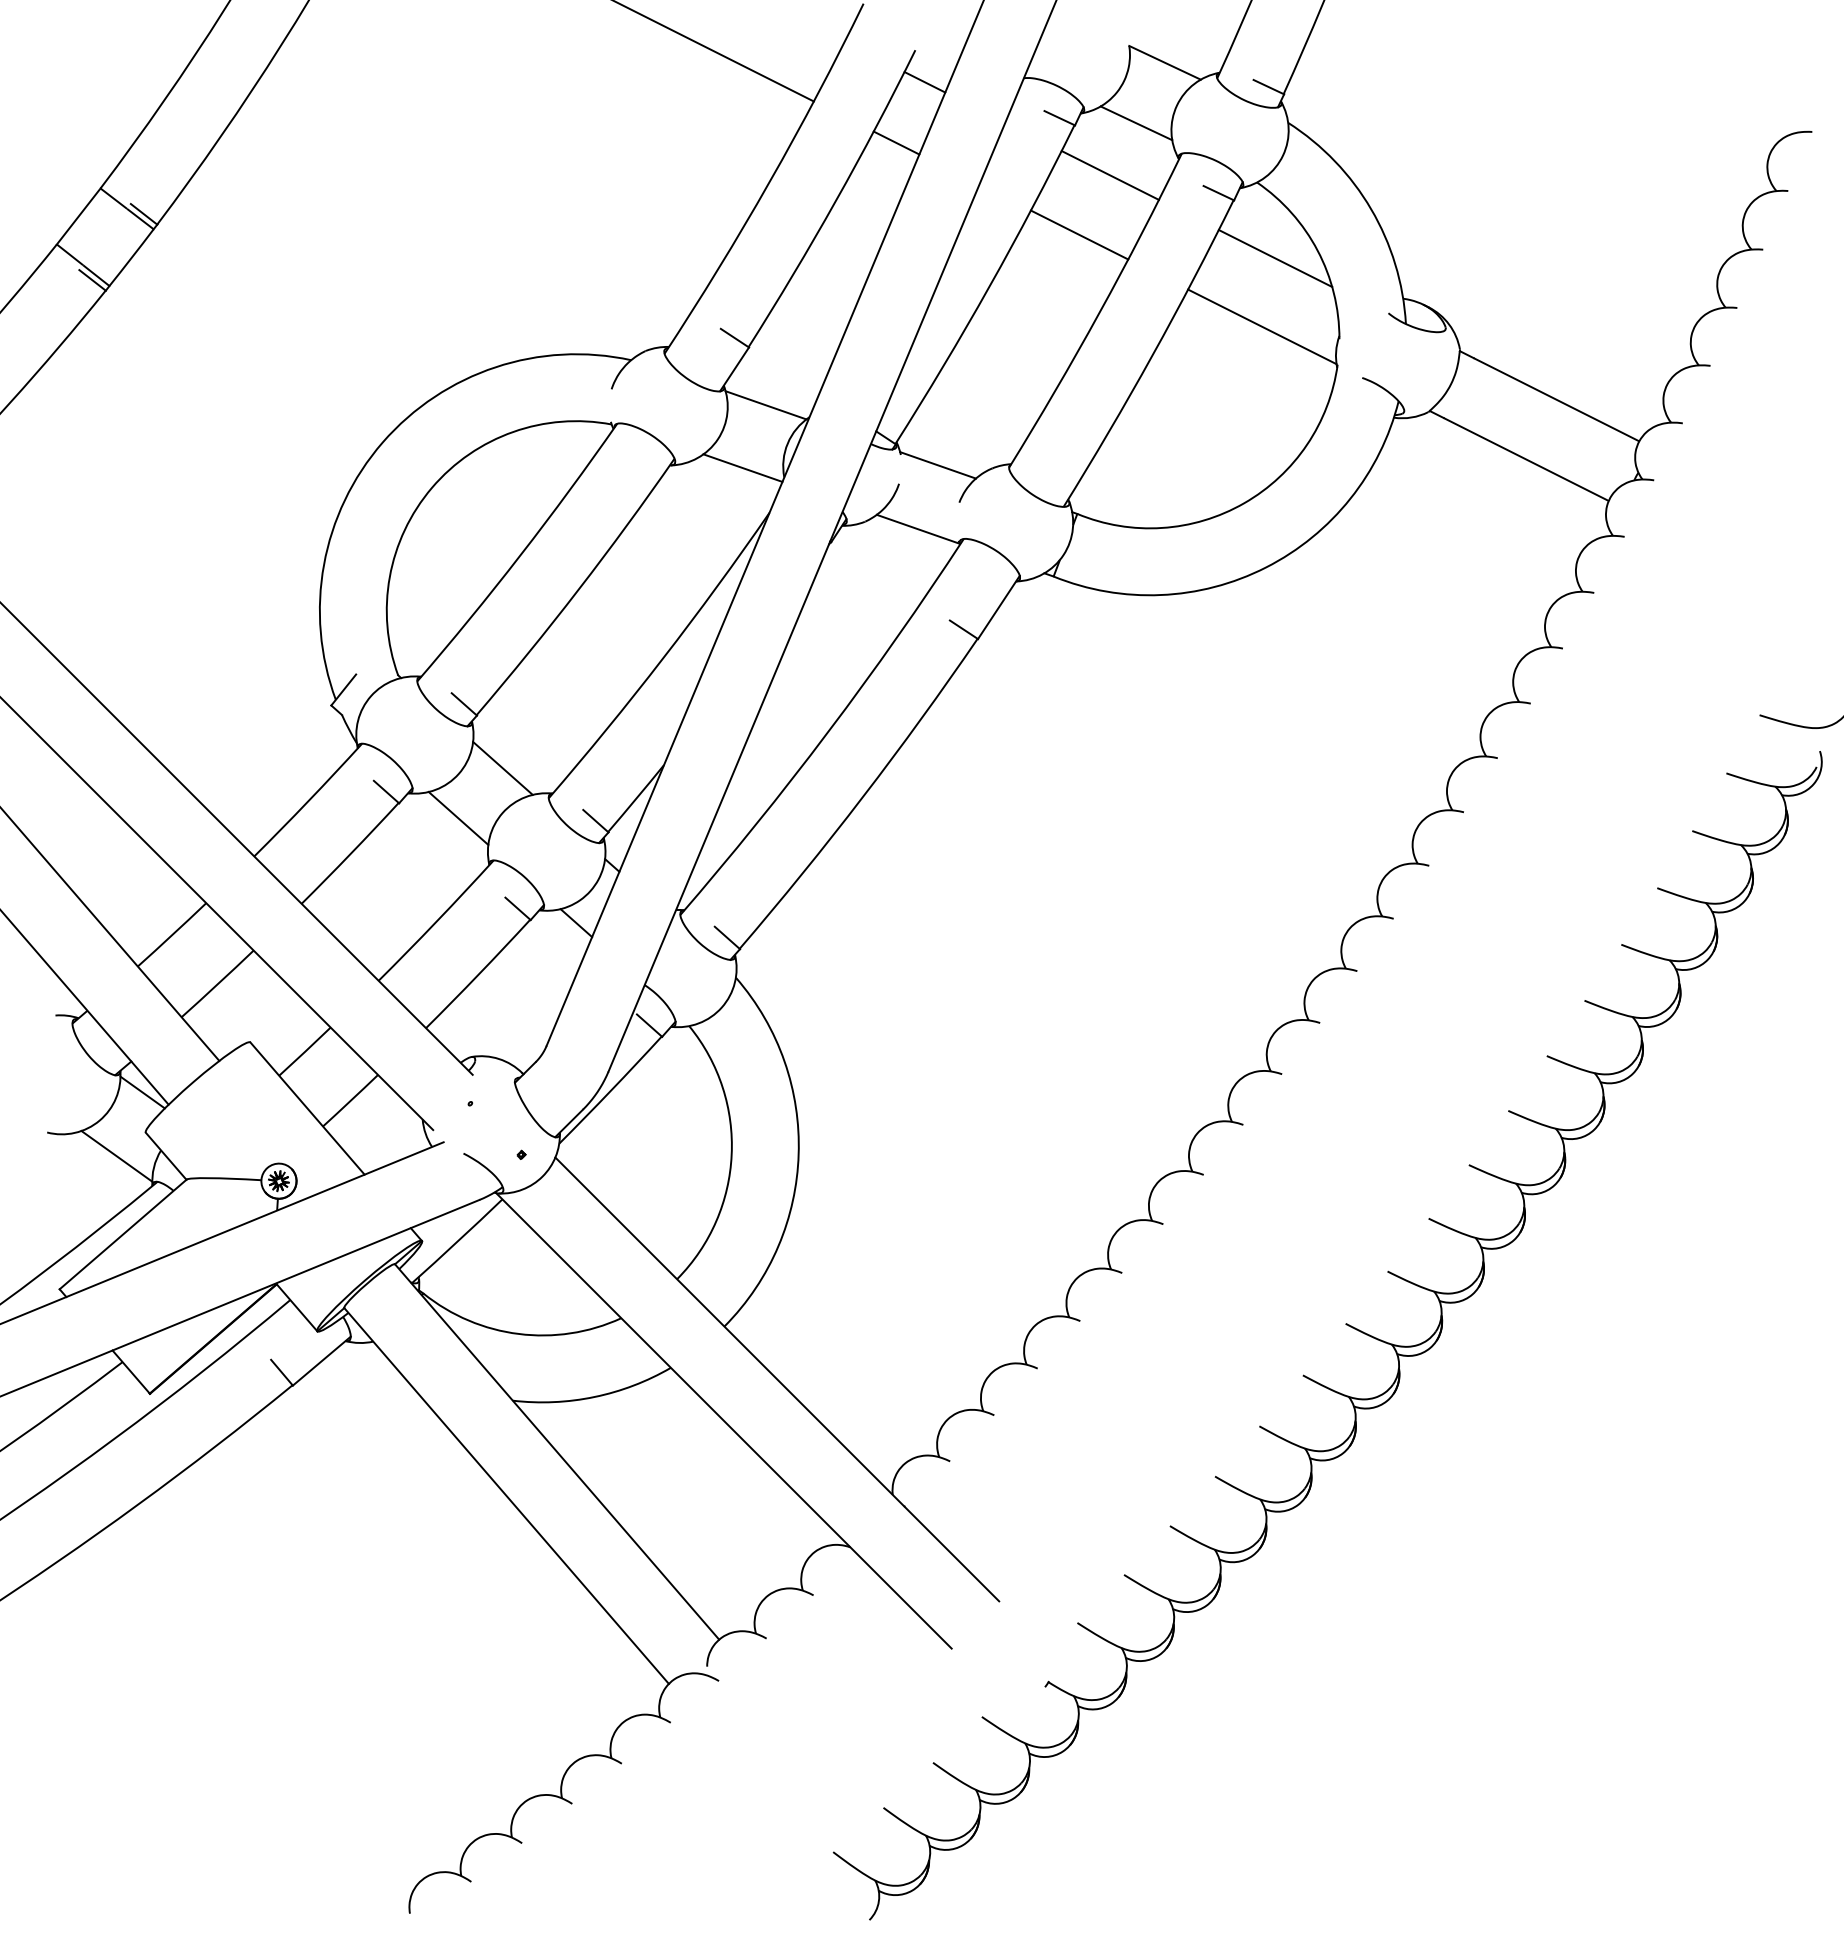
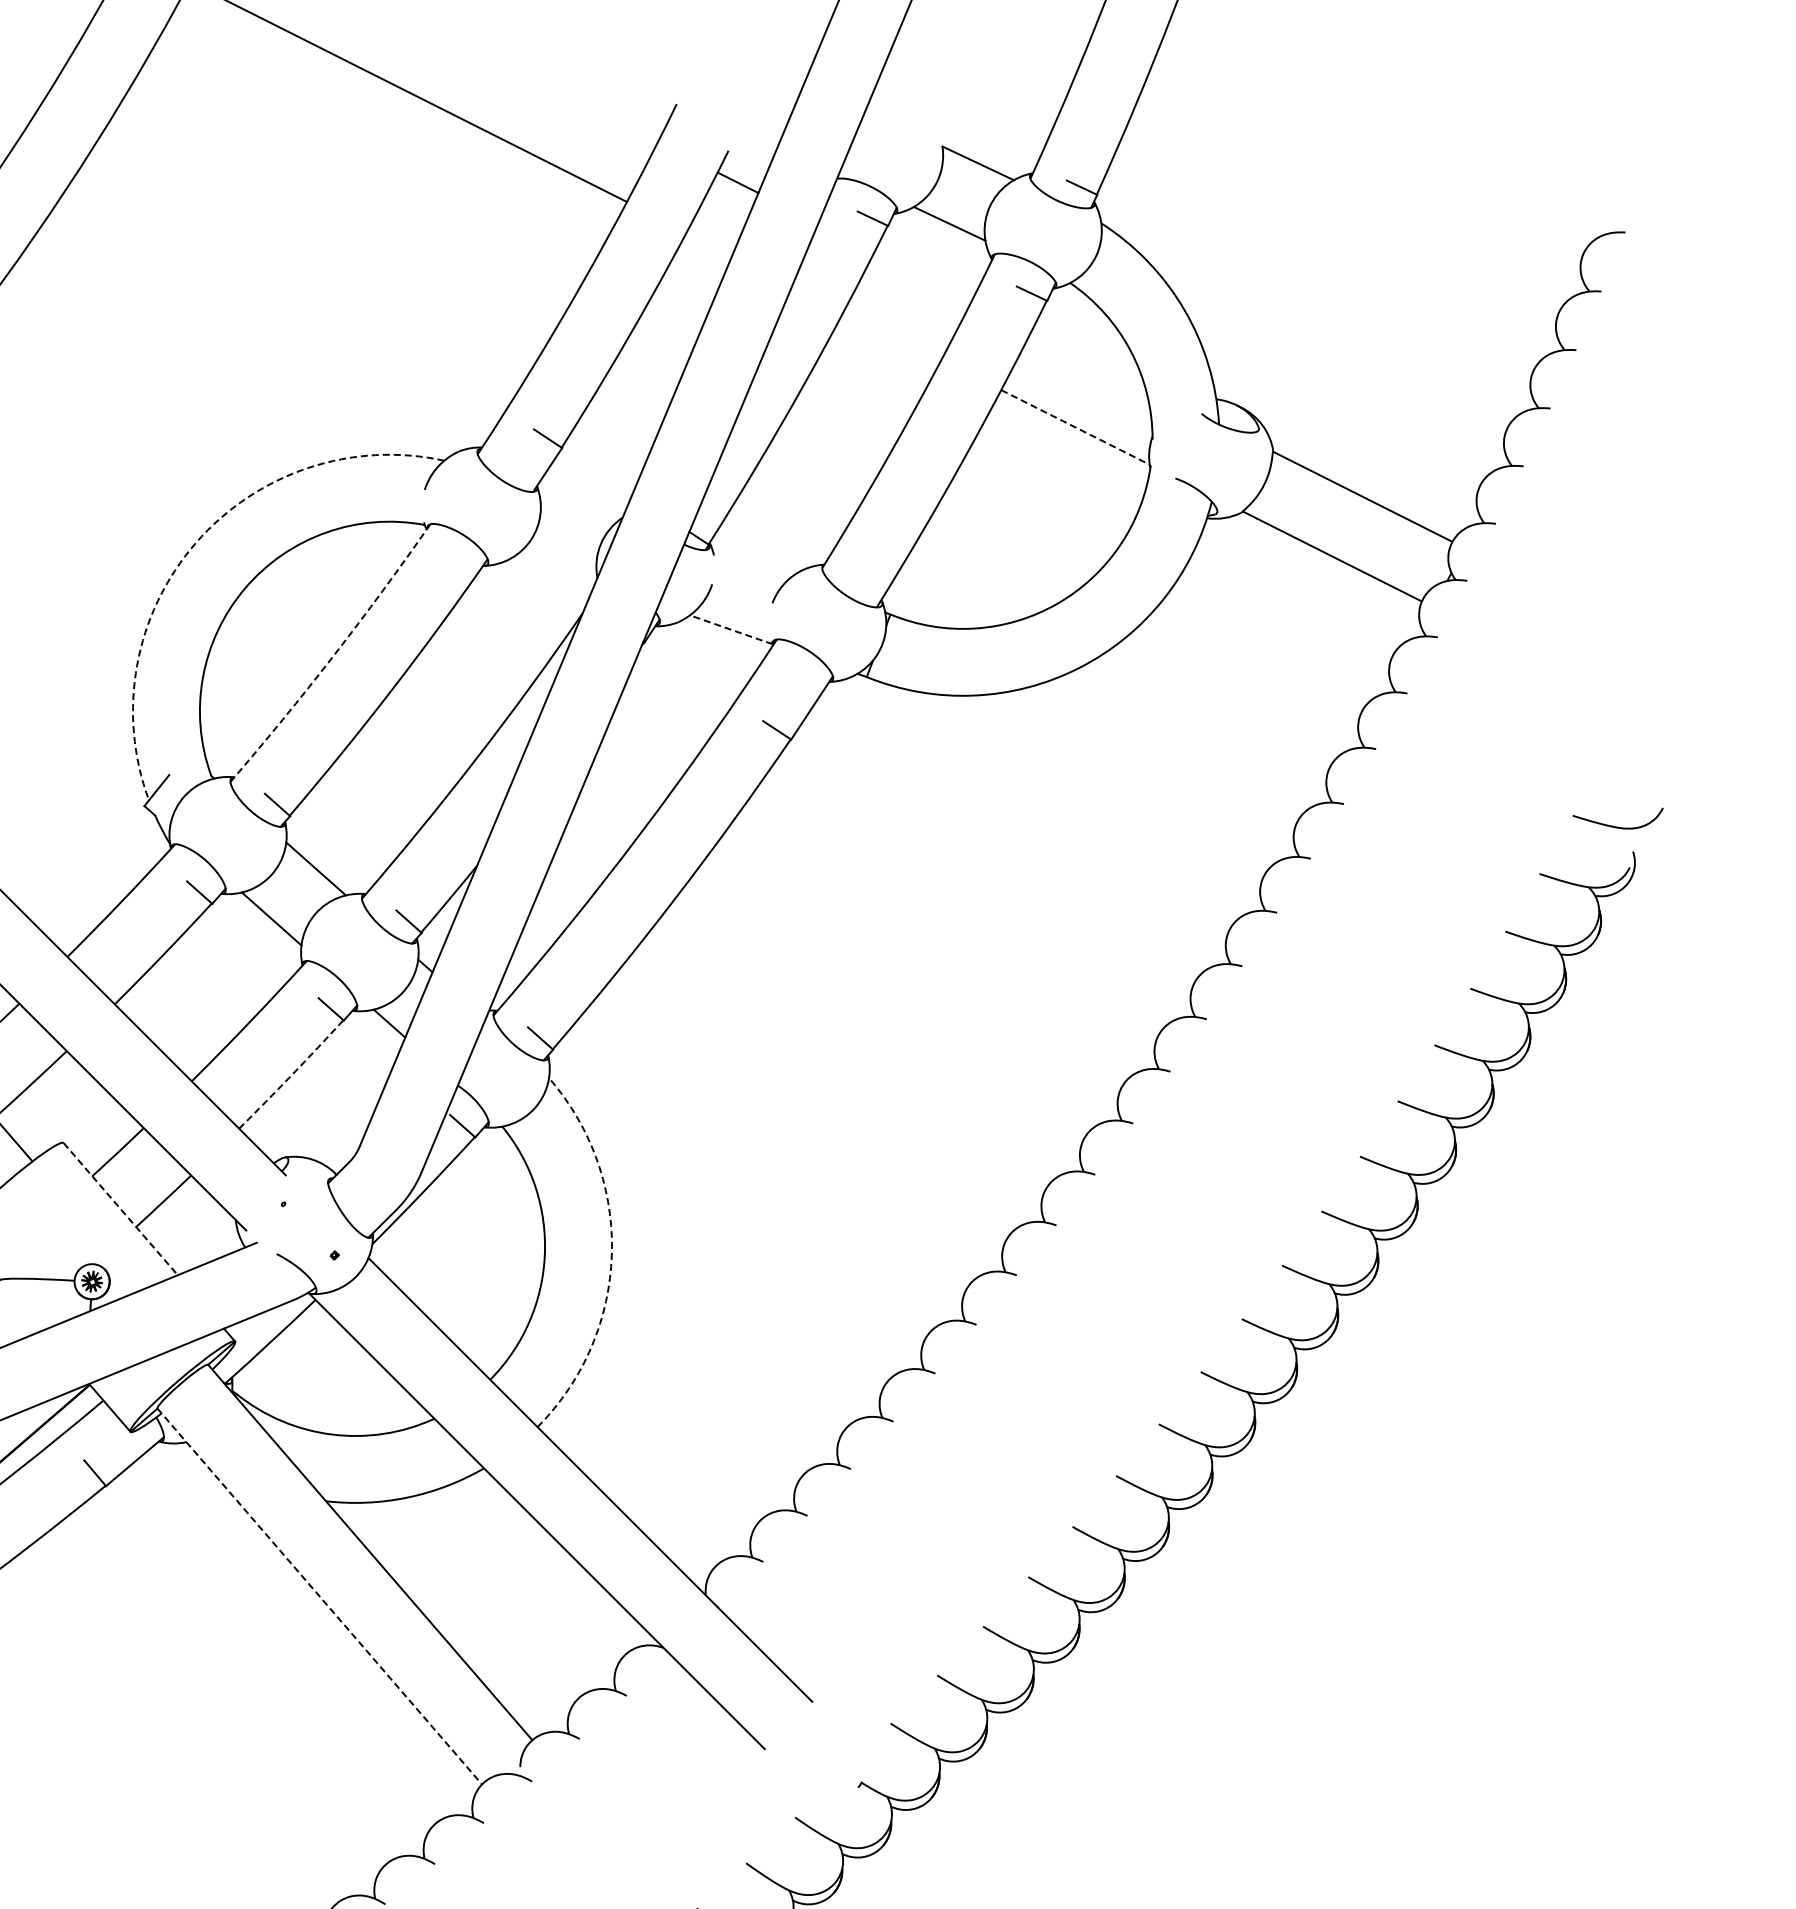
line: (896, 142) -> (709, 243), removed
line: (1110, 175) -> (923, 276), removed
line: (1079, 234) -> (892, 335), removed
line: (1275, 258) -> (1088, 359), removed
line: (1262, 327) -> (1075, 428), solid -> dashed
line: (765, 405) -> (578, 506), removed
arc: (382, 442) -> (195, 543), solid -> dashed
line: (937, 465) -> (750, 566), removed
line: (742, 467) -> (555, 568), removed
line: (918, 529) -> (731, 630), solid -> dashed
arc: (520, 555) -> (333, 656), solid -> dashed
arc: (478, 974) -> (291, 1075), solid -> dashed
line: (307, 1108) -> (120, 1209), solid -> dashed
arc: (798, 1154) -> (611, 1255), solid -> dashed
line: (506, 1496) -> (319, 1597), solid -> dashed

